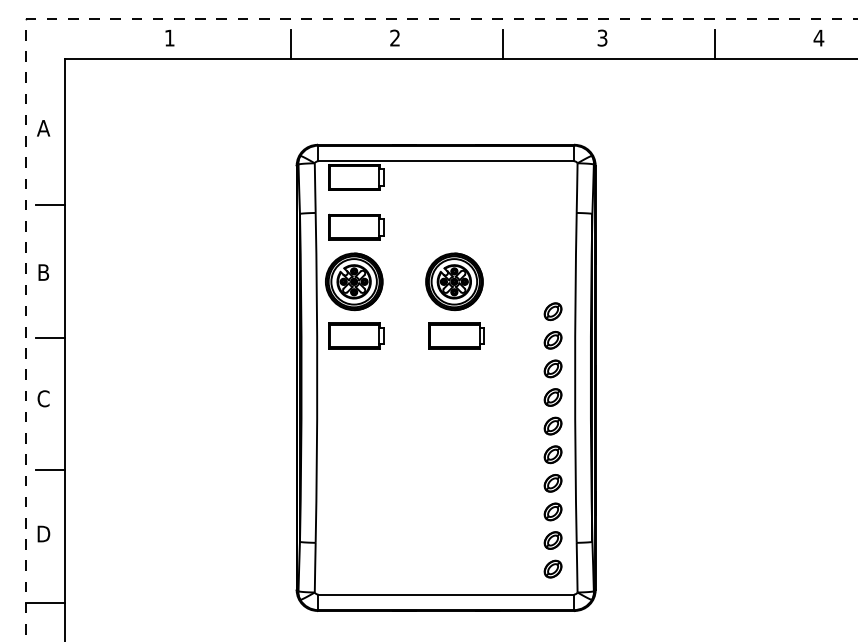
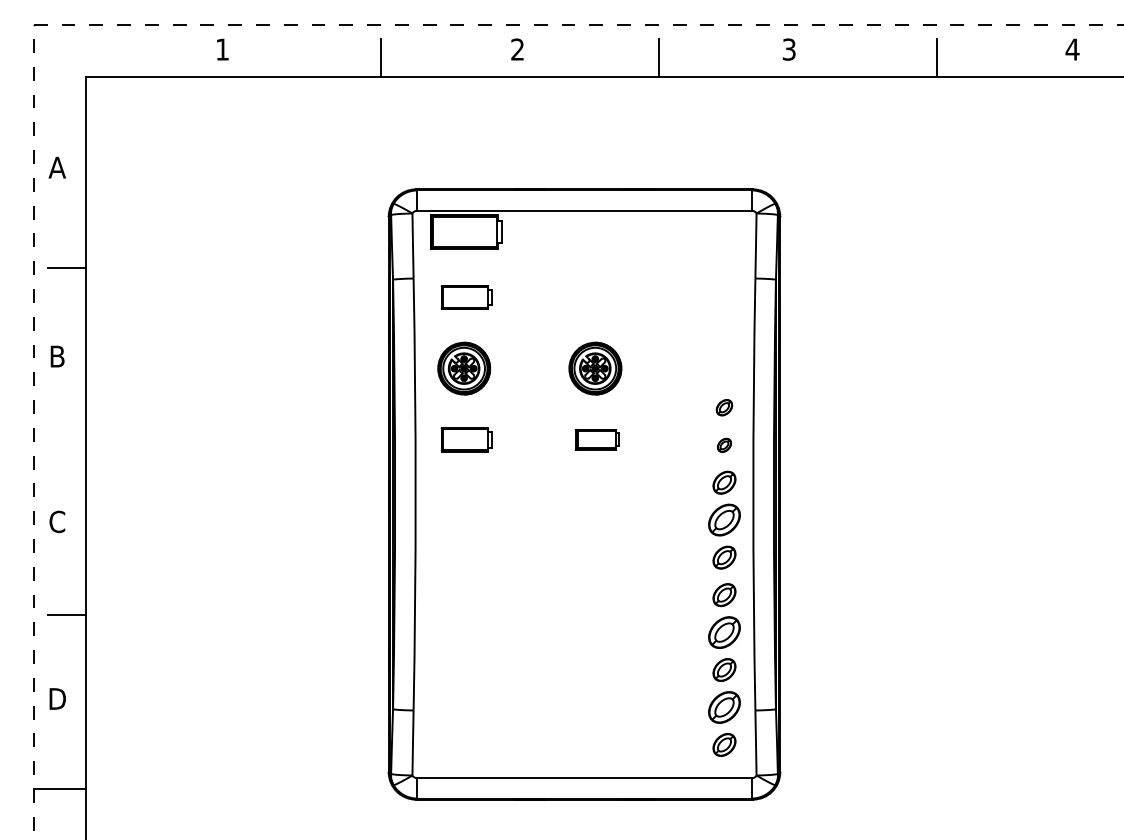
part: (356, 227) -> (466, 297), size x0.7
part: (354, 281) -> (464, 368), size x0.7
part: (454, 281) -> (595, 368), size x0.7
part: (553, 311) -> (724, 407), size x0.7
part: (356, 335) -> (466, 439), size x0.7
part: (456, 335) -> (597, 439), size x0.6
line: (50, 337) -> (66, 441), removed
part: (553, 340) -> (724, 445), size x0.6
part: (553, 397) -> (724, 520), size x1.4
part: (553, 483) -> (724, 632), size x1.4
part: (553, 540) -> (724, 707), size x1.4

